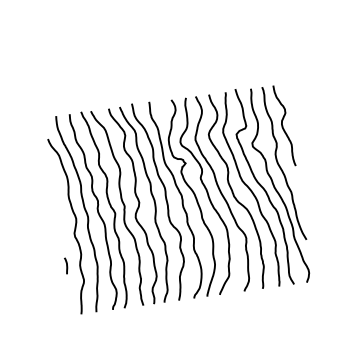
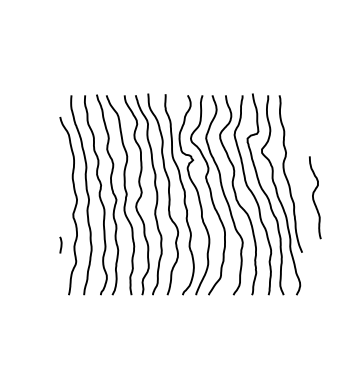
curve: (283, 126) -> (314, 198), moved

